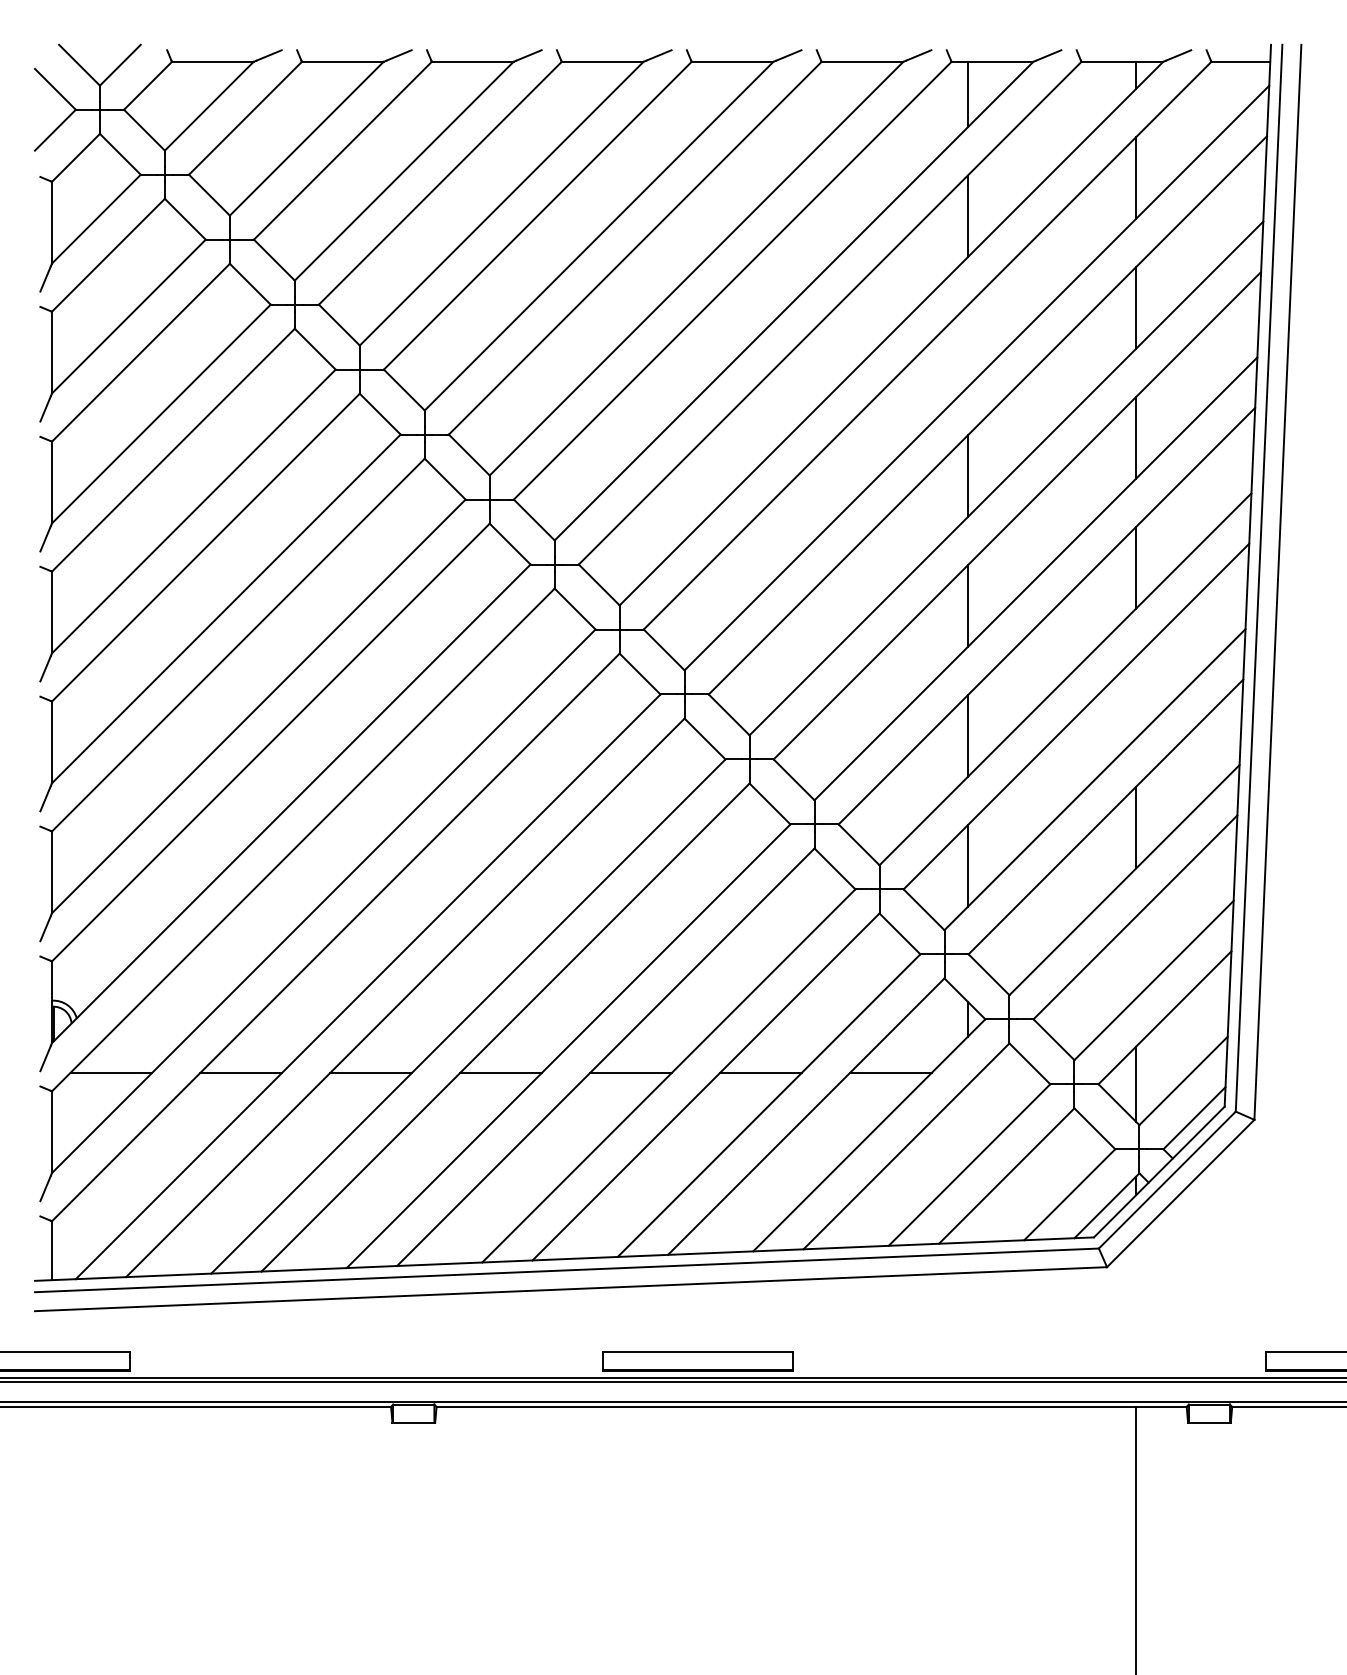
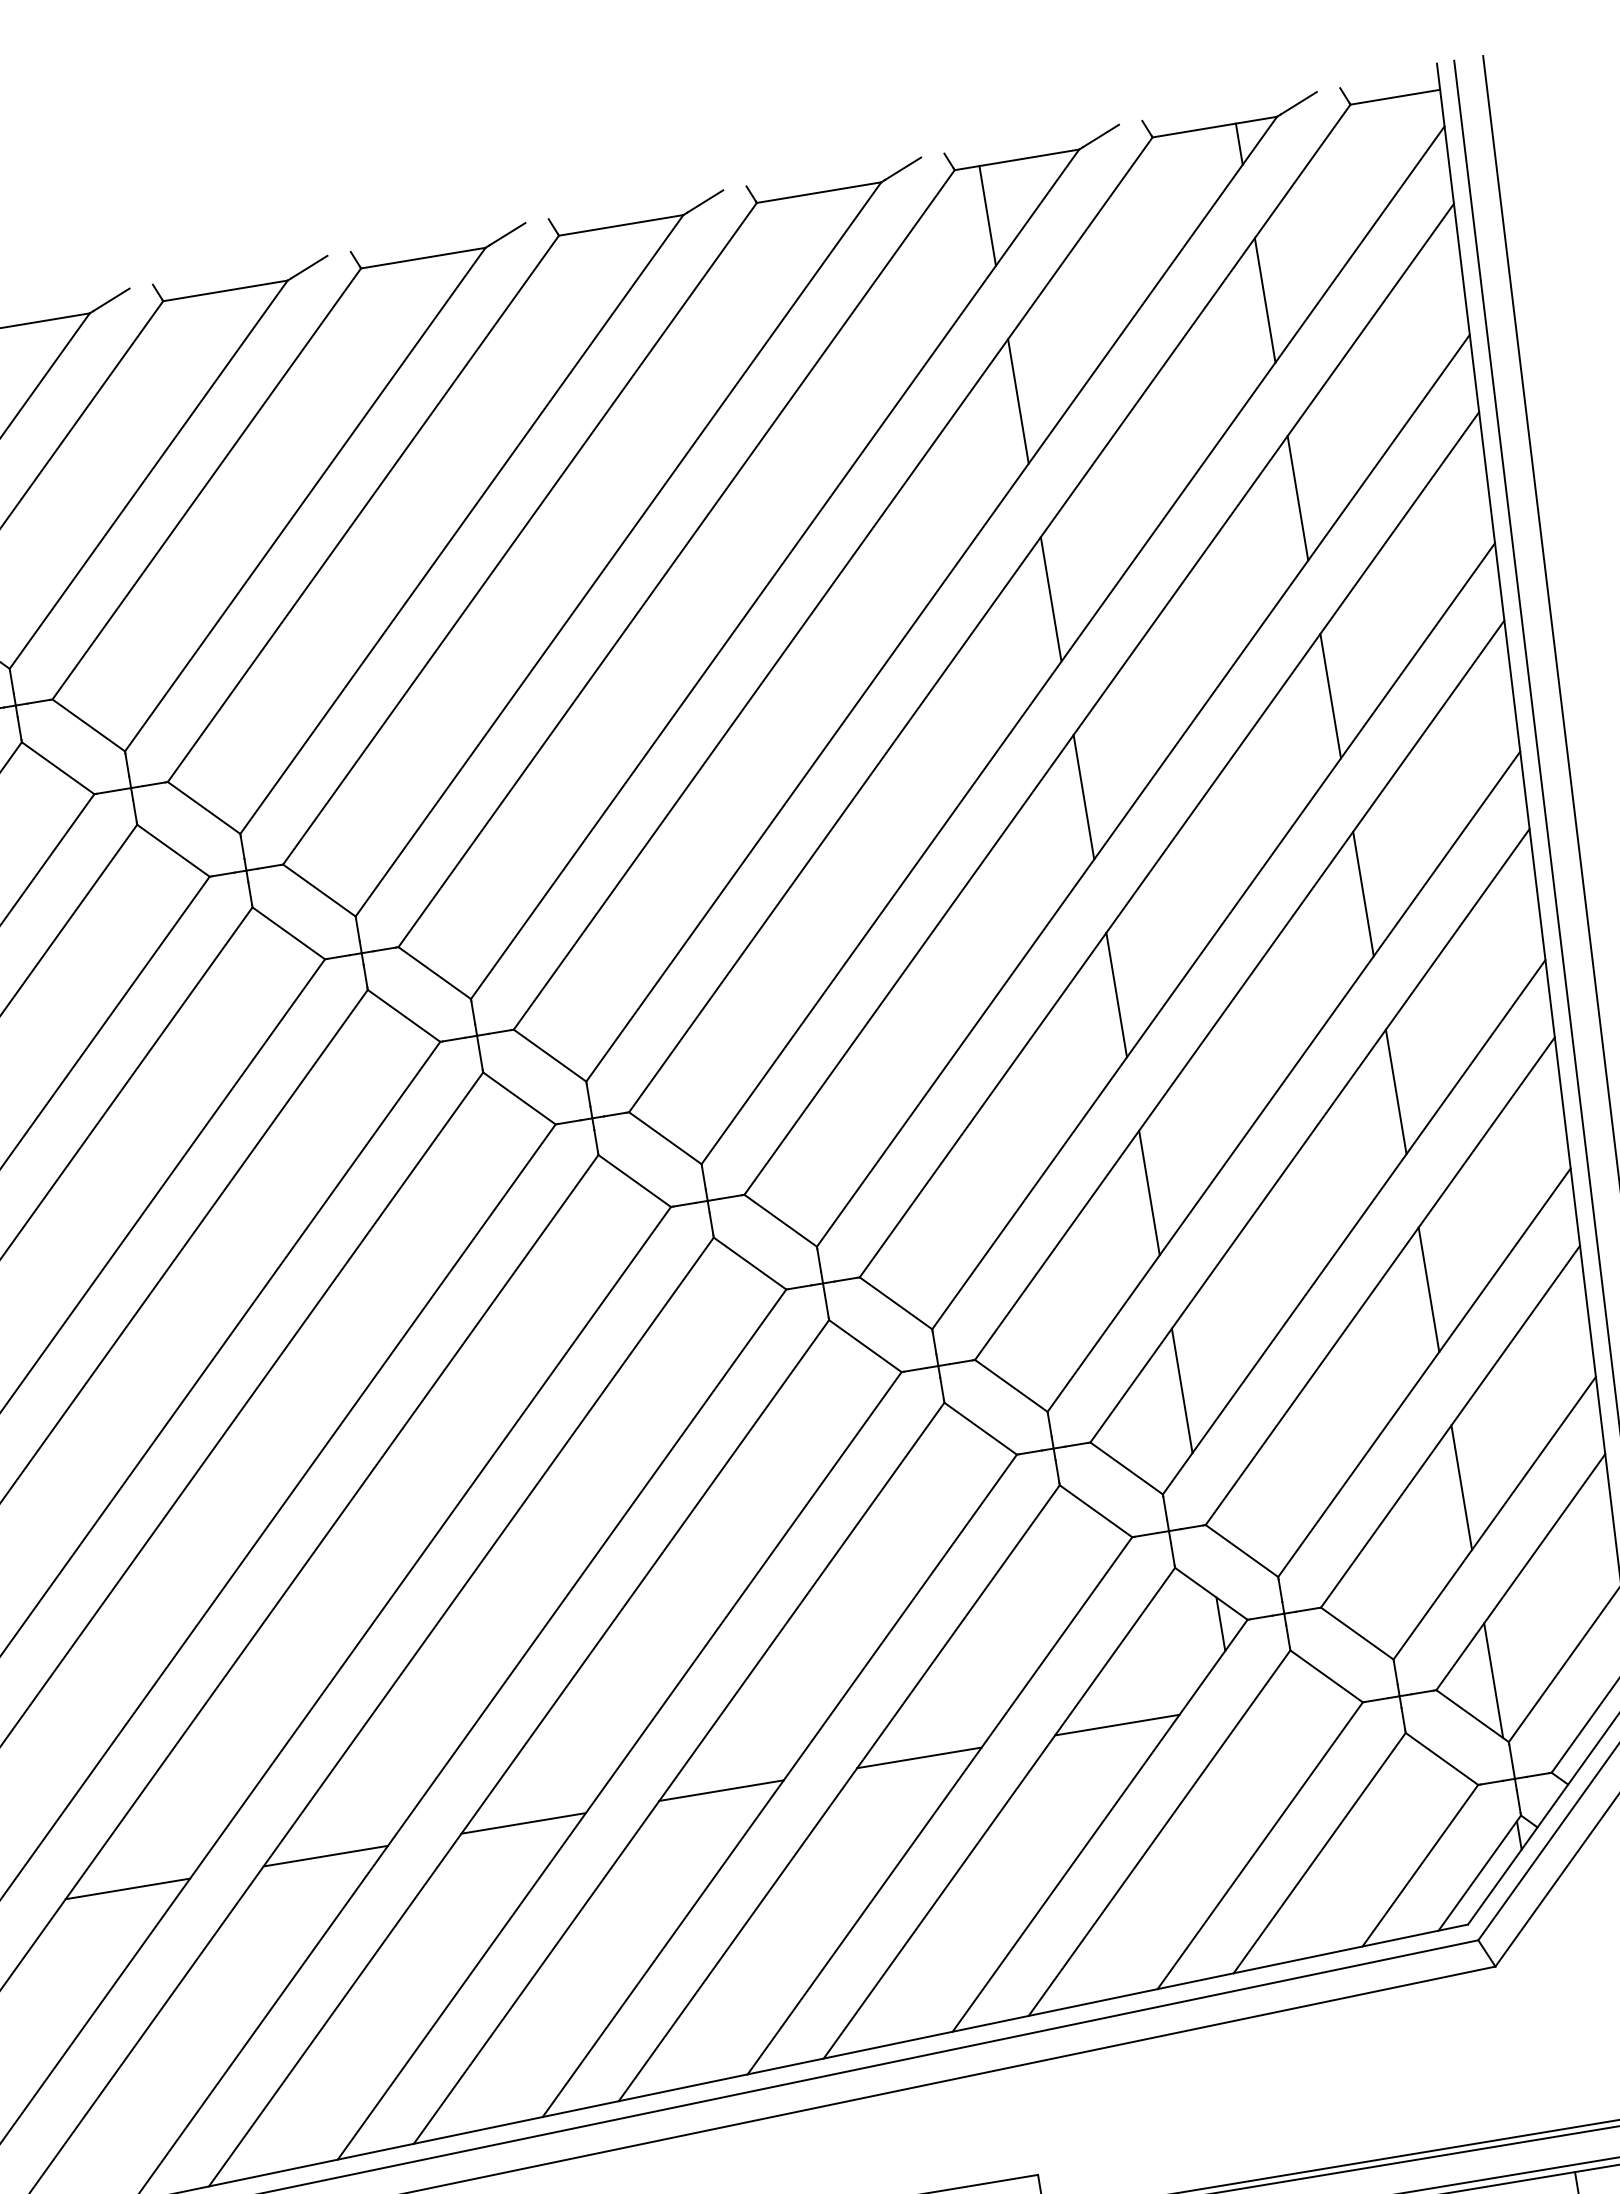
line: (967, 346) -> (1050, 599), added
line: (1136, 697) -> (1396, 1091), added
line: (1136, 957) -> (1462, 1487), added

